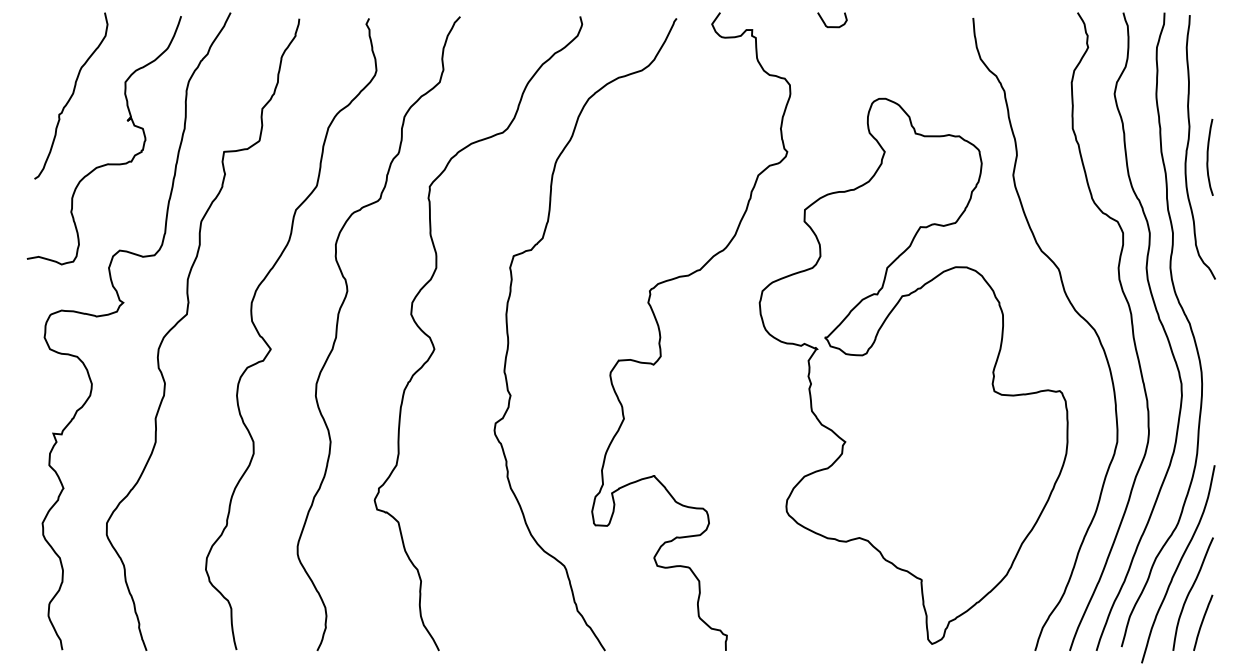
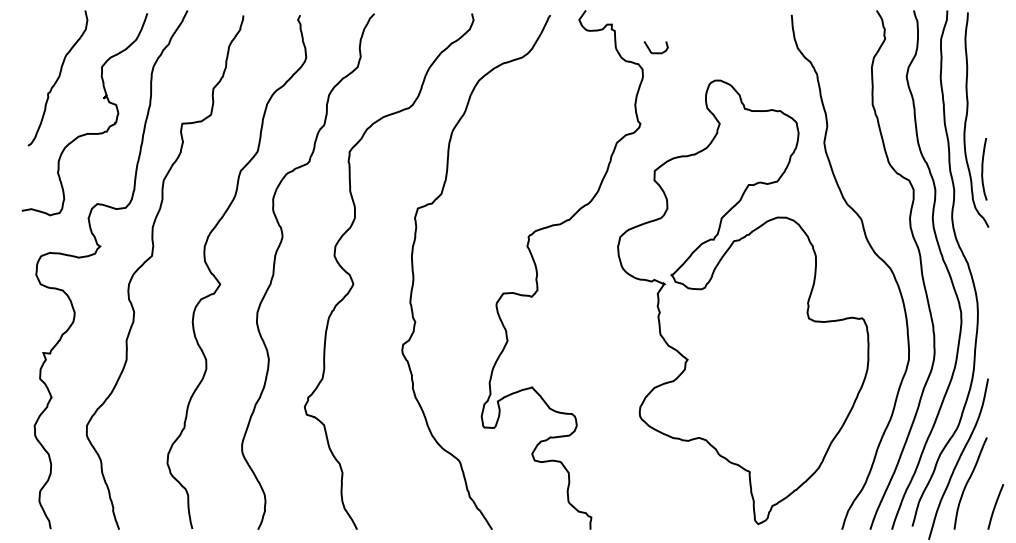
curve: (831, 26) -> (655, 52), moved
curve: (1208, 156) -> (983, 168), moved
line: (1202, 622) -> (995, 506), moved

